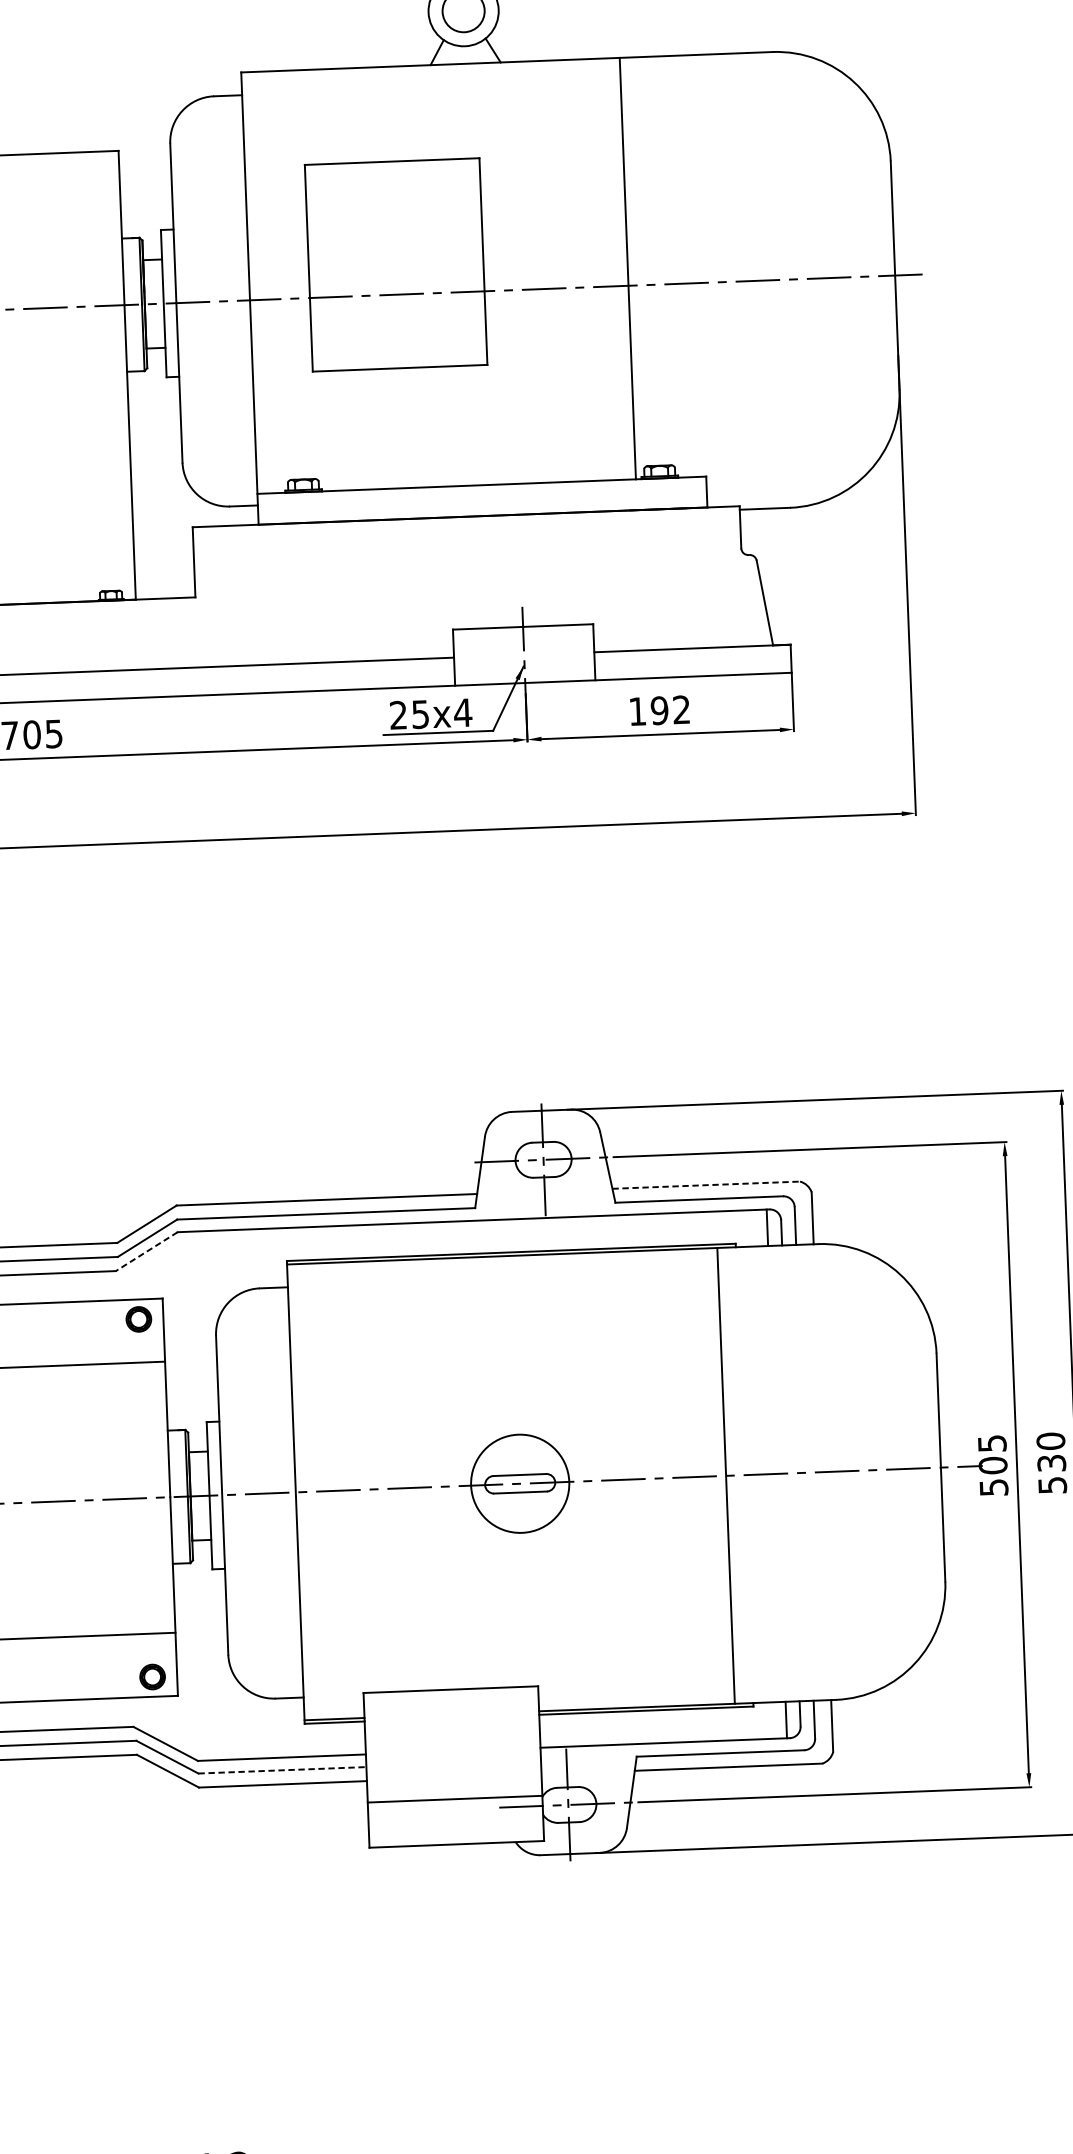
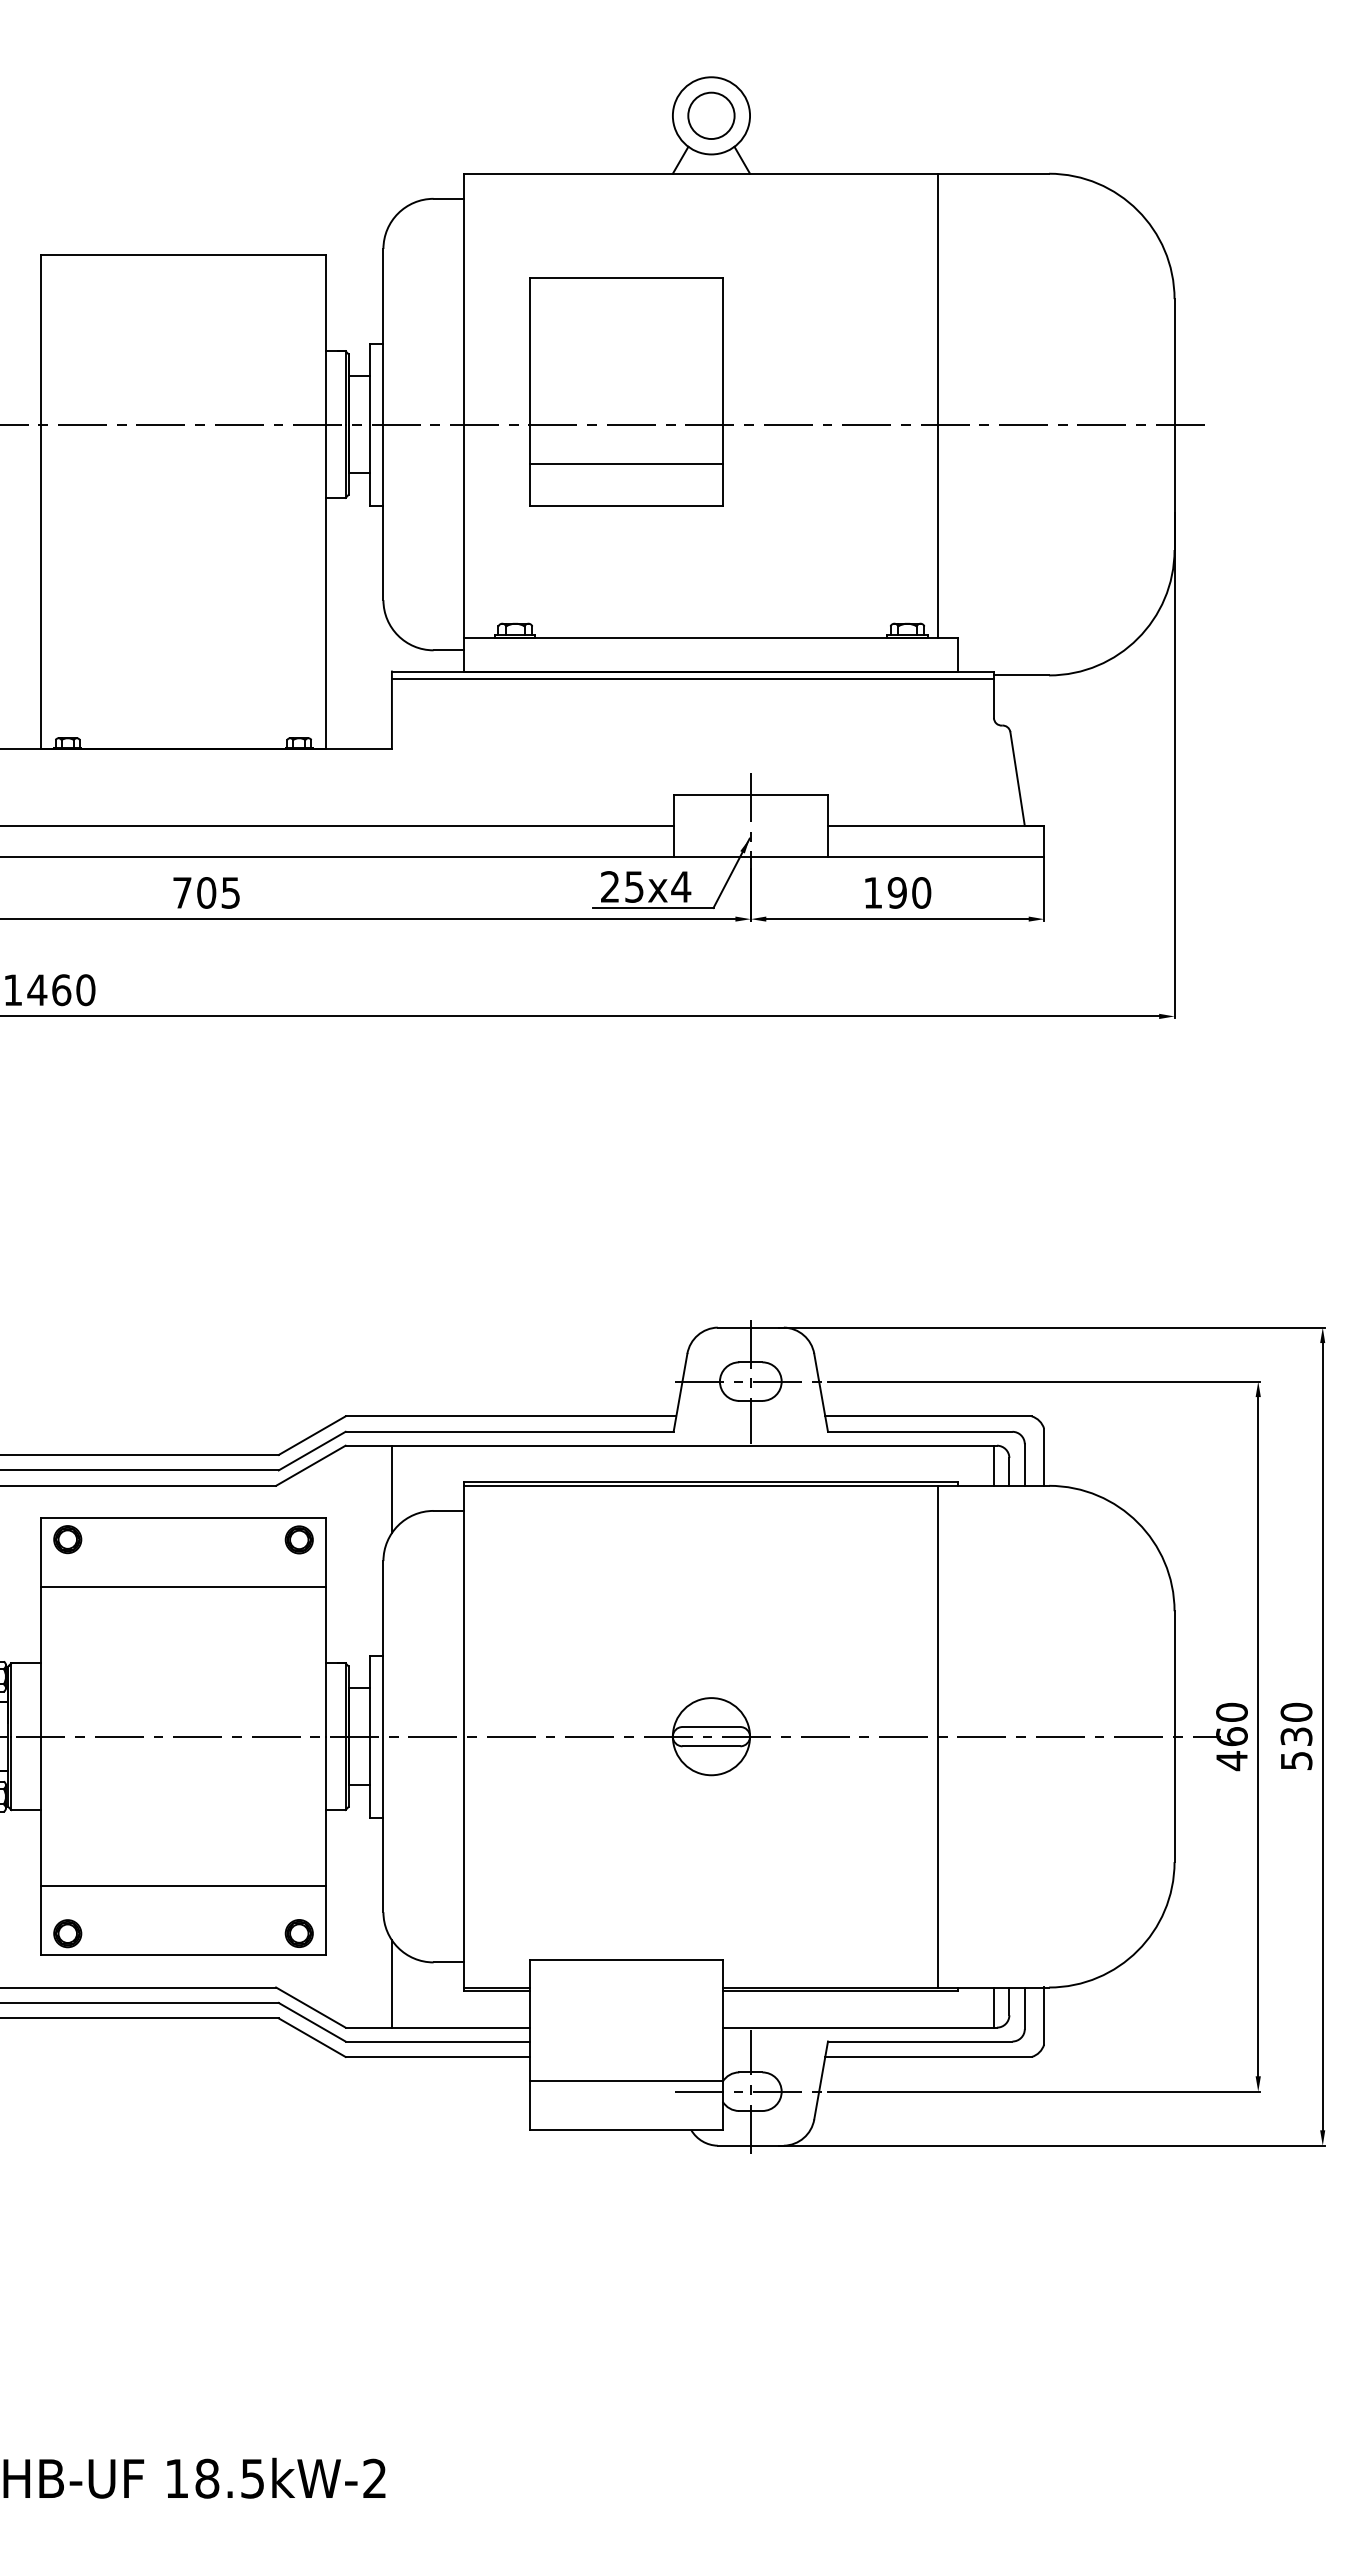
line: (628, 268) -> (938, 405), moved
line: (398, 330) -> (626, 463), added
line: (466, 523) -> (692, 679), added
text: (681, 709) -> (921, 892), 192 -> 190
line: (707, 1185) -> (929, 1416), dashed -> solid
line: (146, 1252) -> (310, 1466), dashed -> solid
line: (220, 1270) -> (391, 1489), added
text: (992, 1465) -> (1231, 1736), 505 -> 460
circle: (520, 1483) -> (711, 1736), size x0.71
line: (238, 1719) -> (391, 1983), added
line: (282, 1770) -> (438, 2041), dashed -> solid

